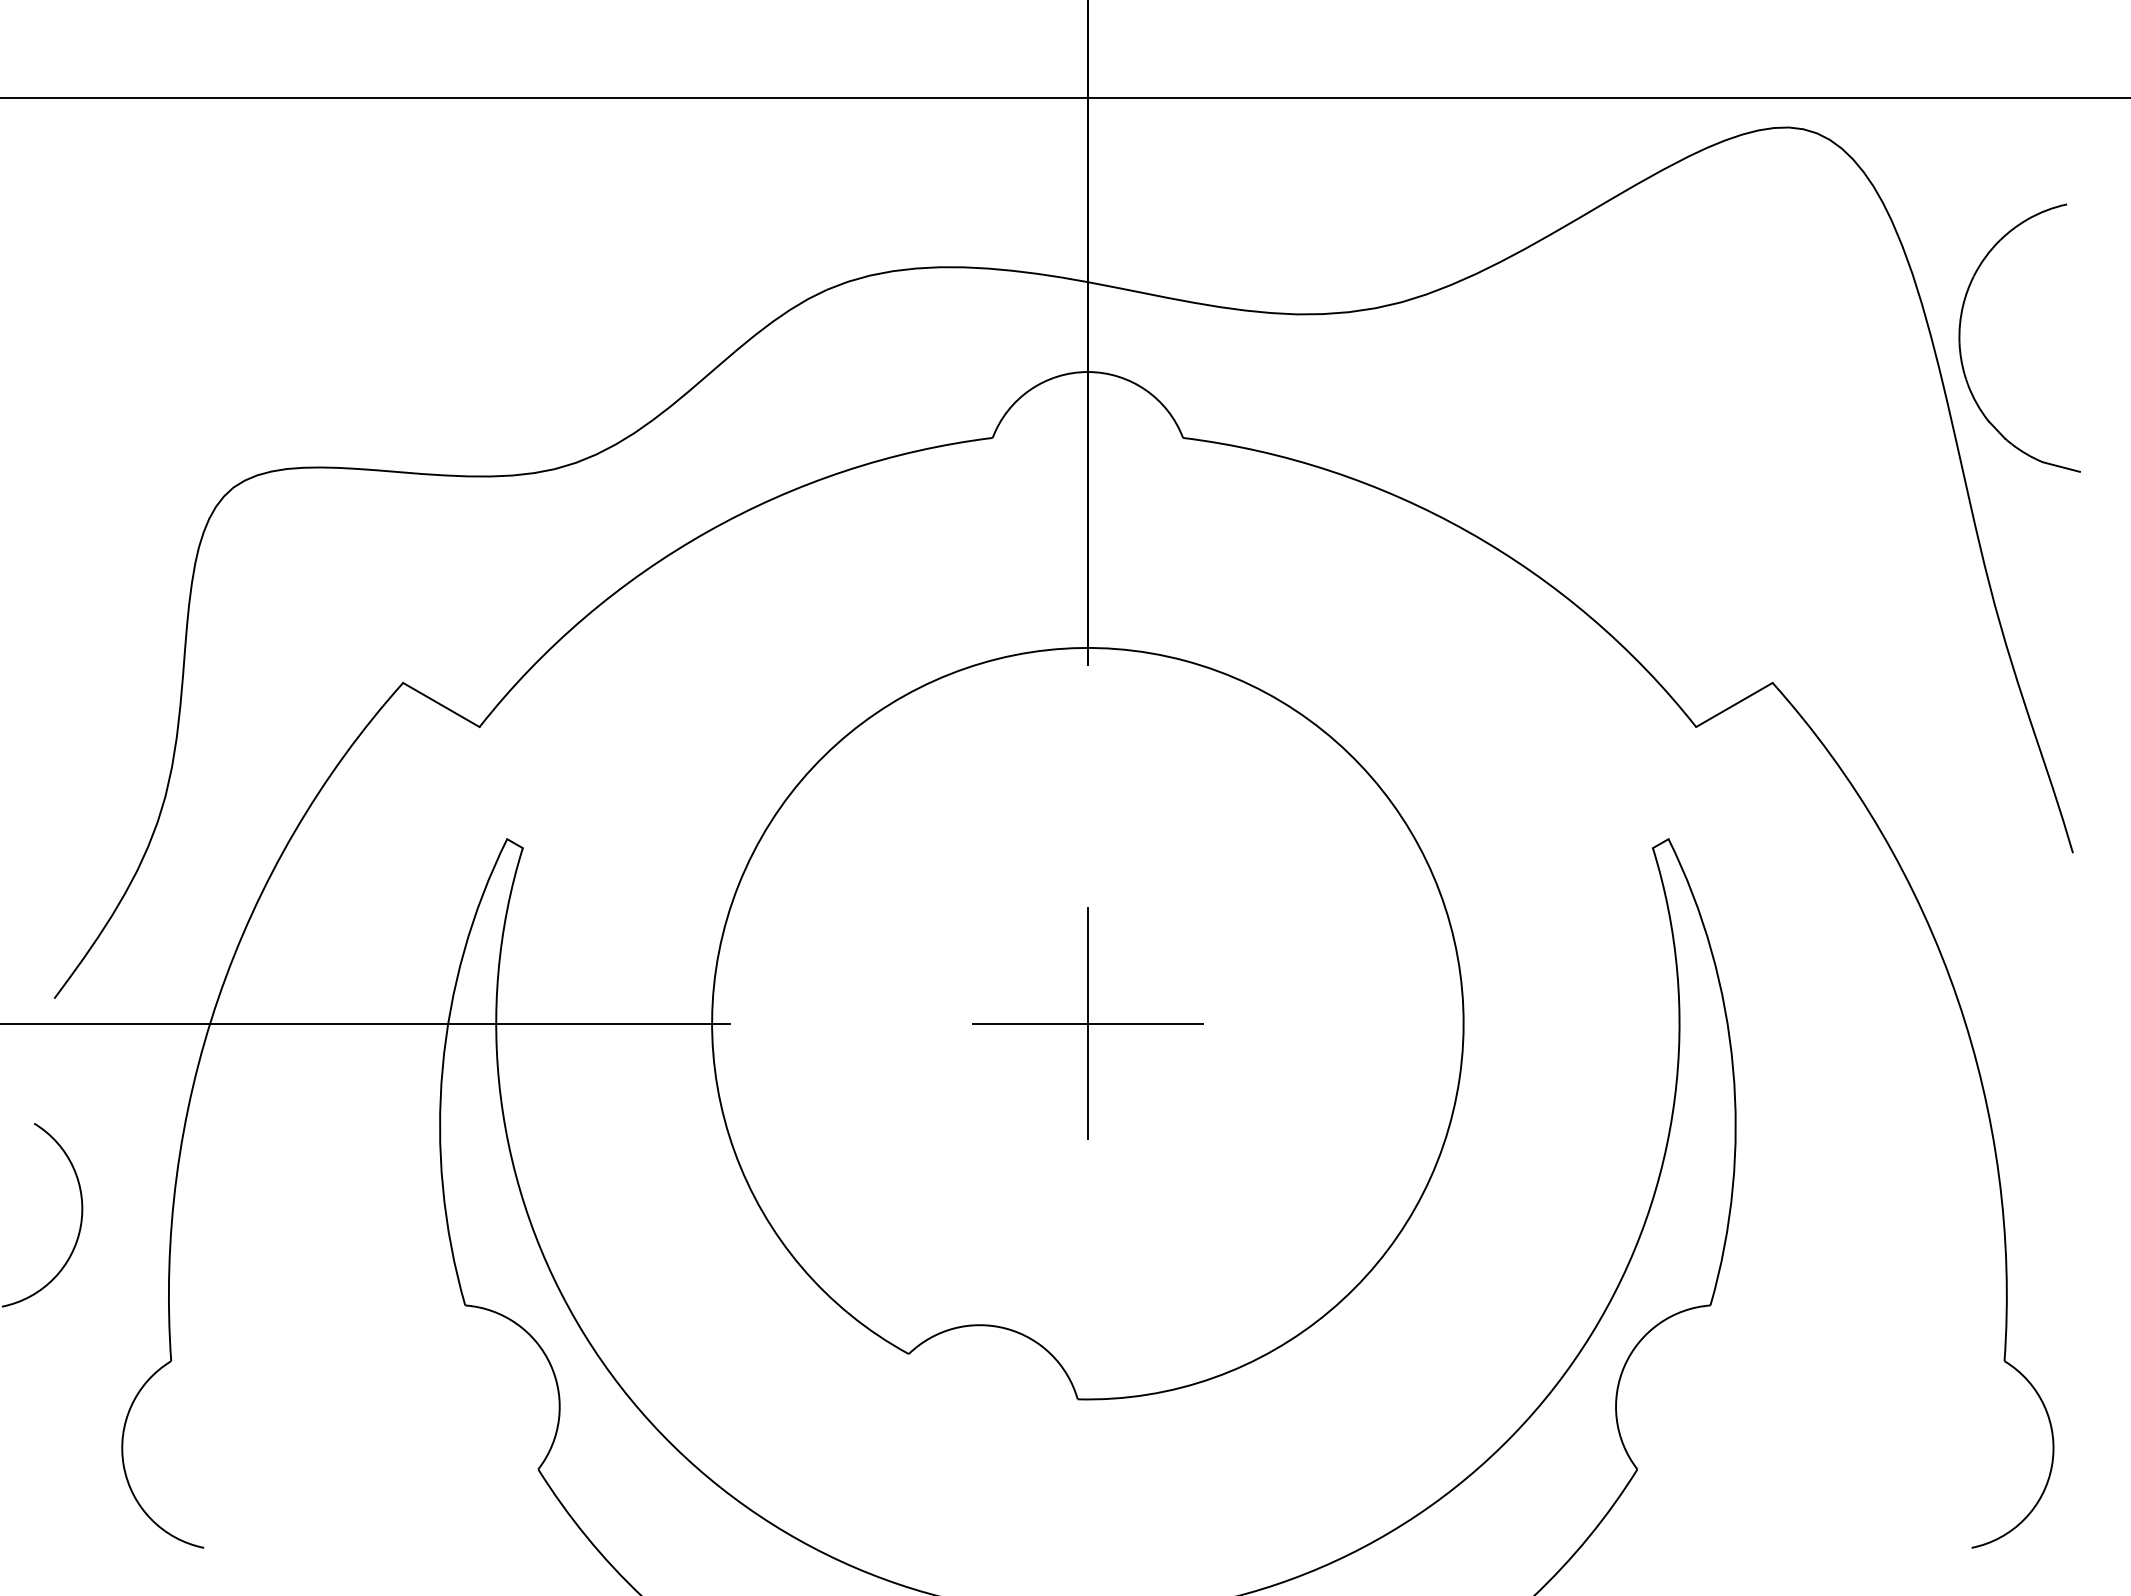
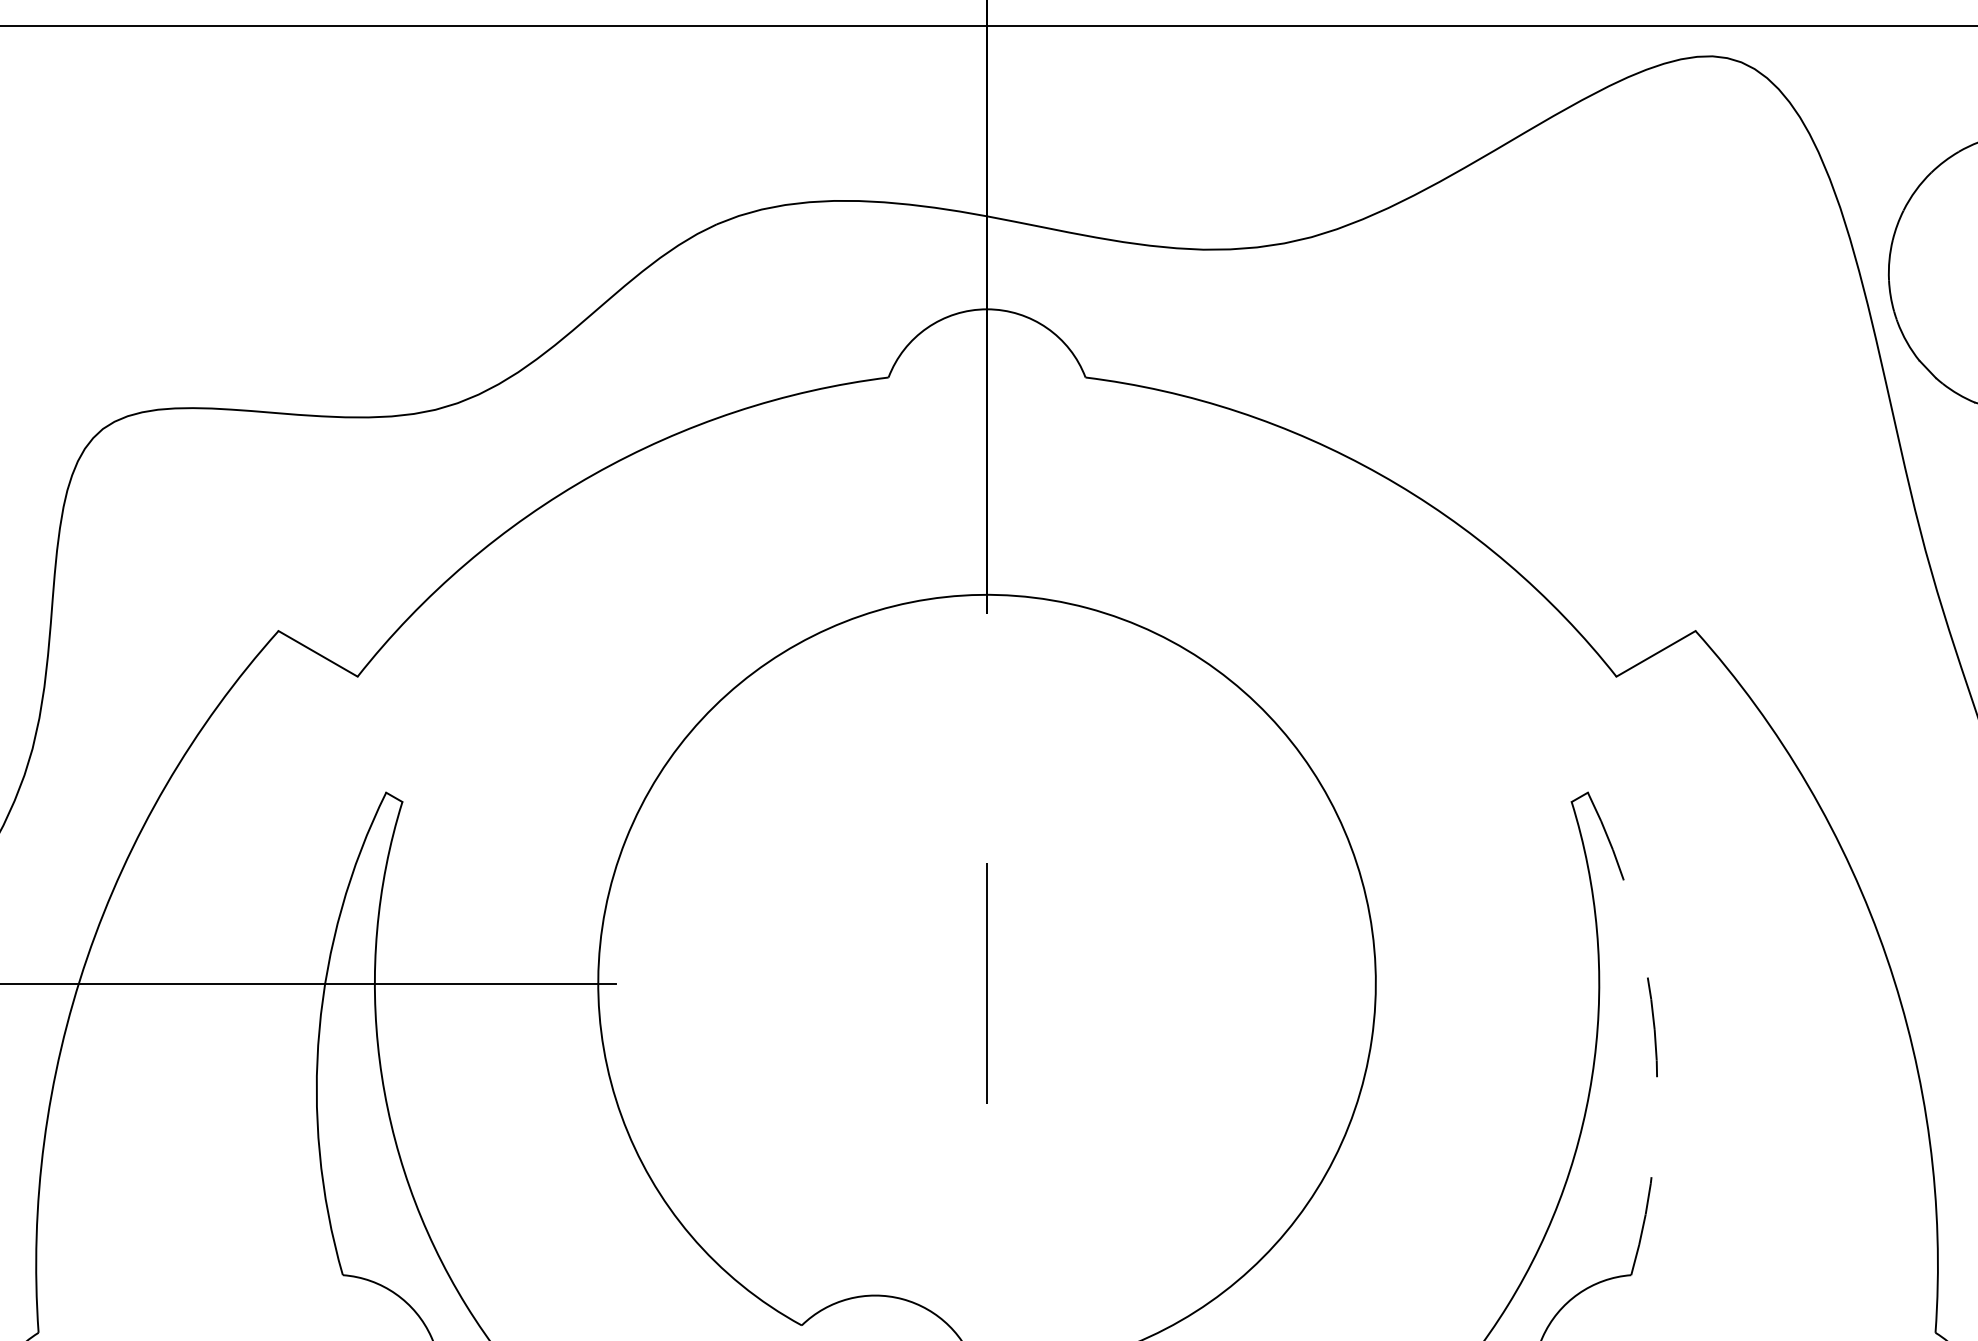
line: (1087, 1023) -> (986, 983), removed
arc: (1733, 1068) -> (1655, 1029), solid -> dashed

